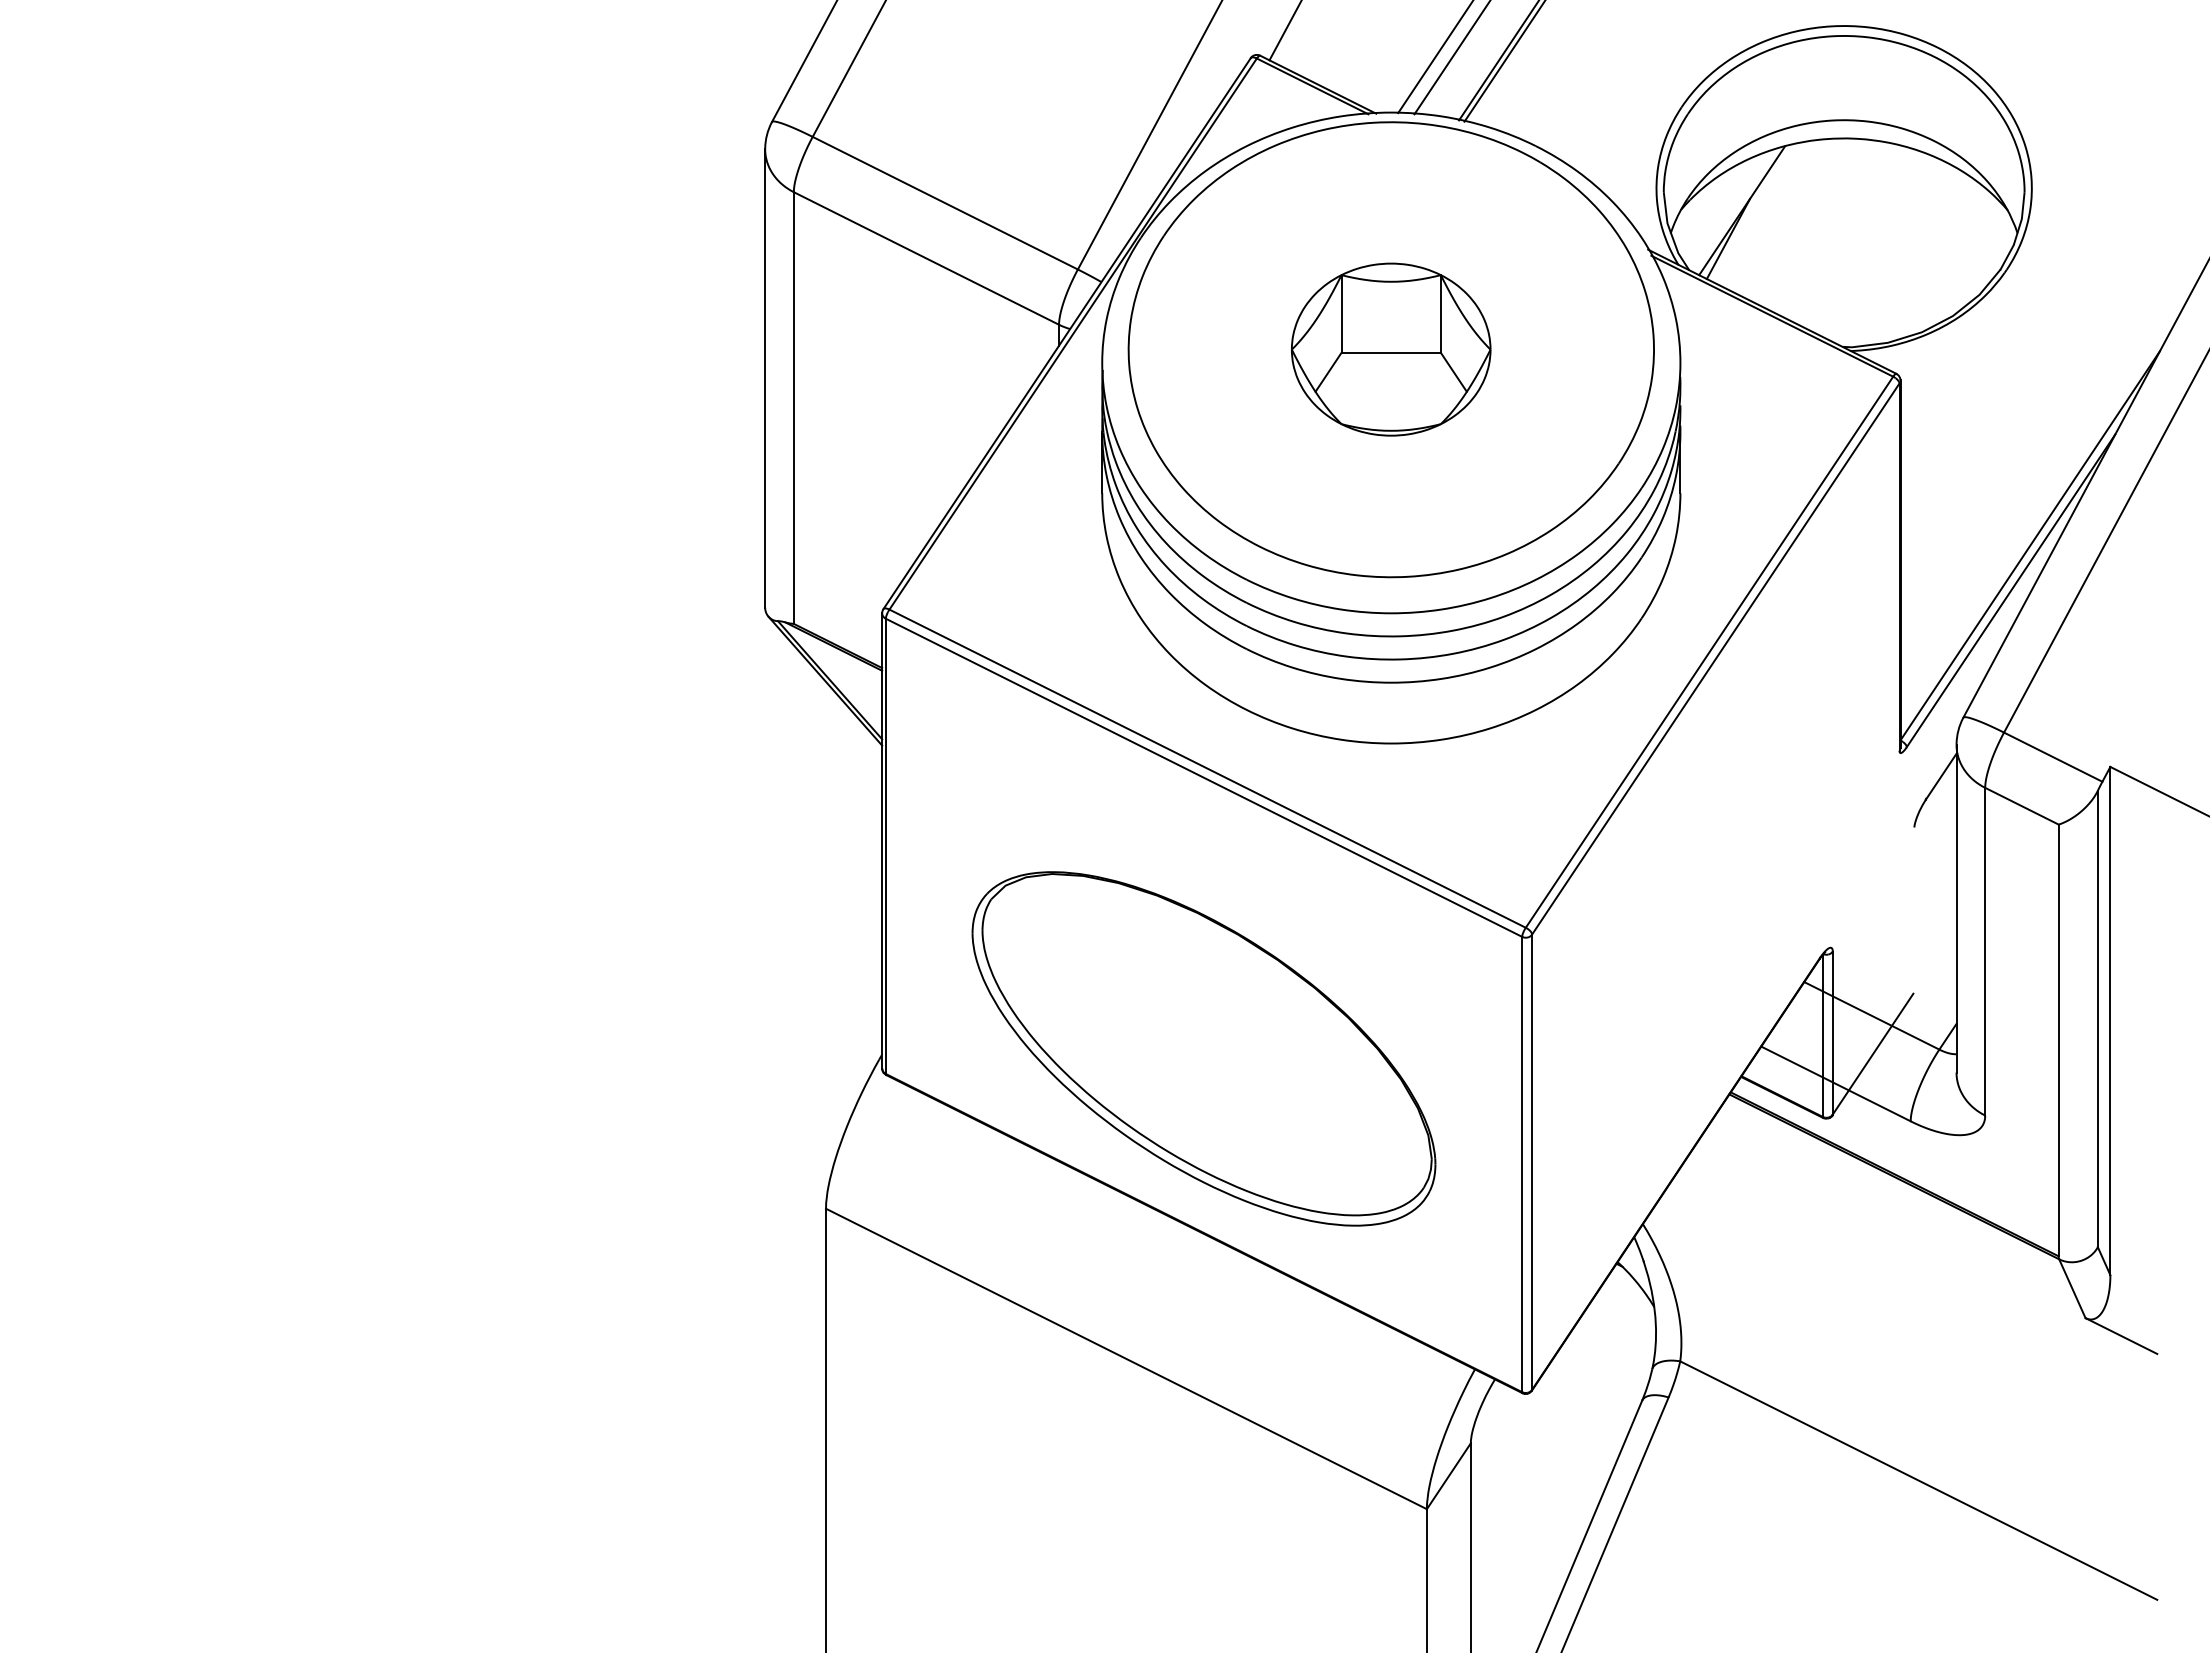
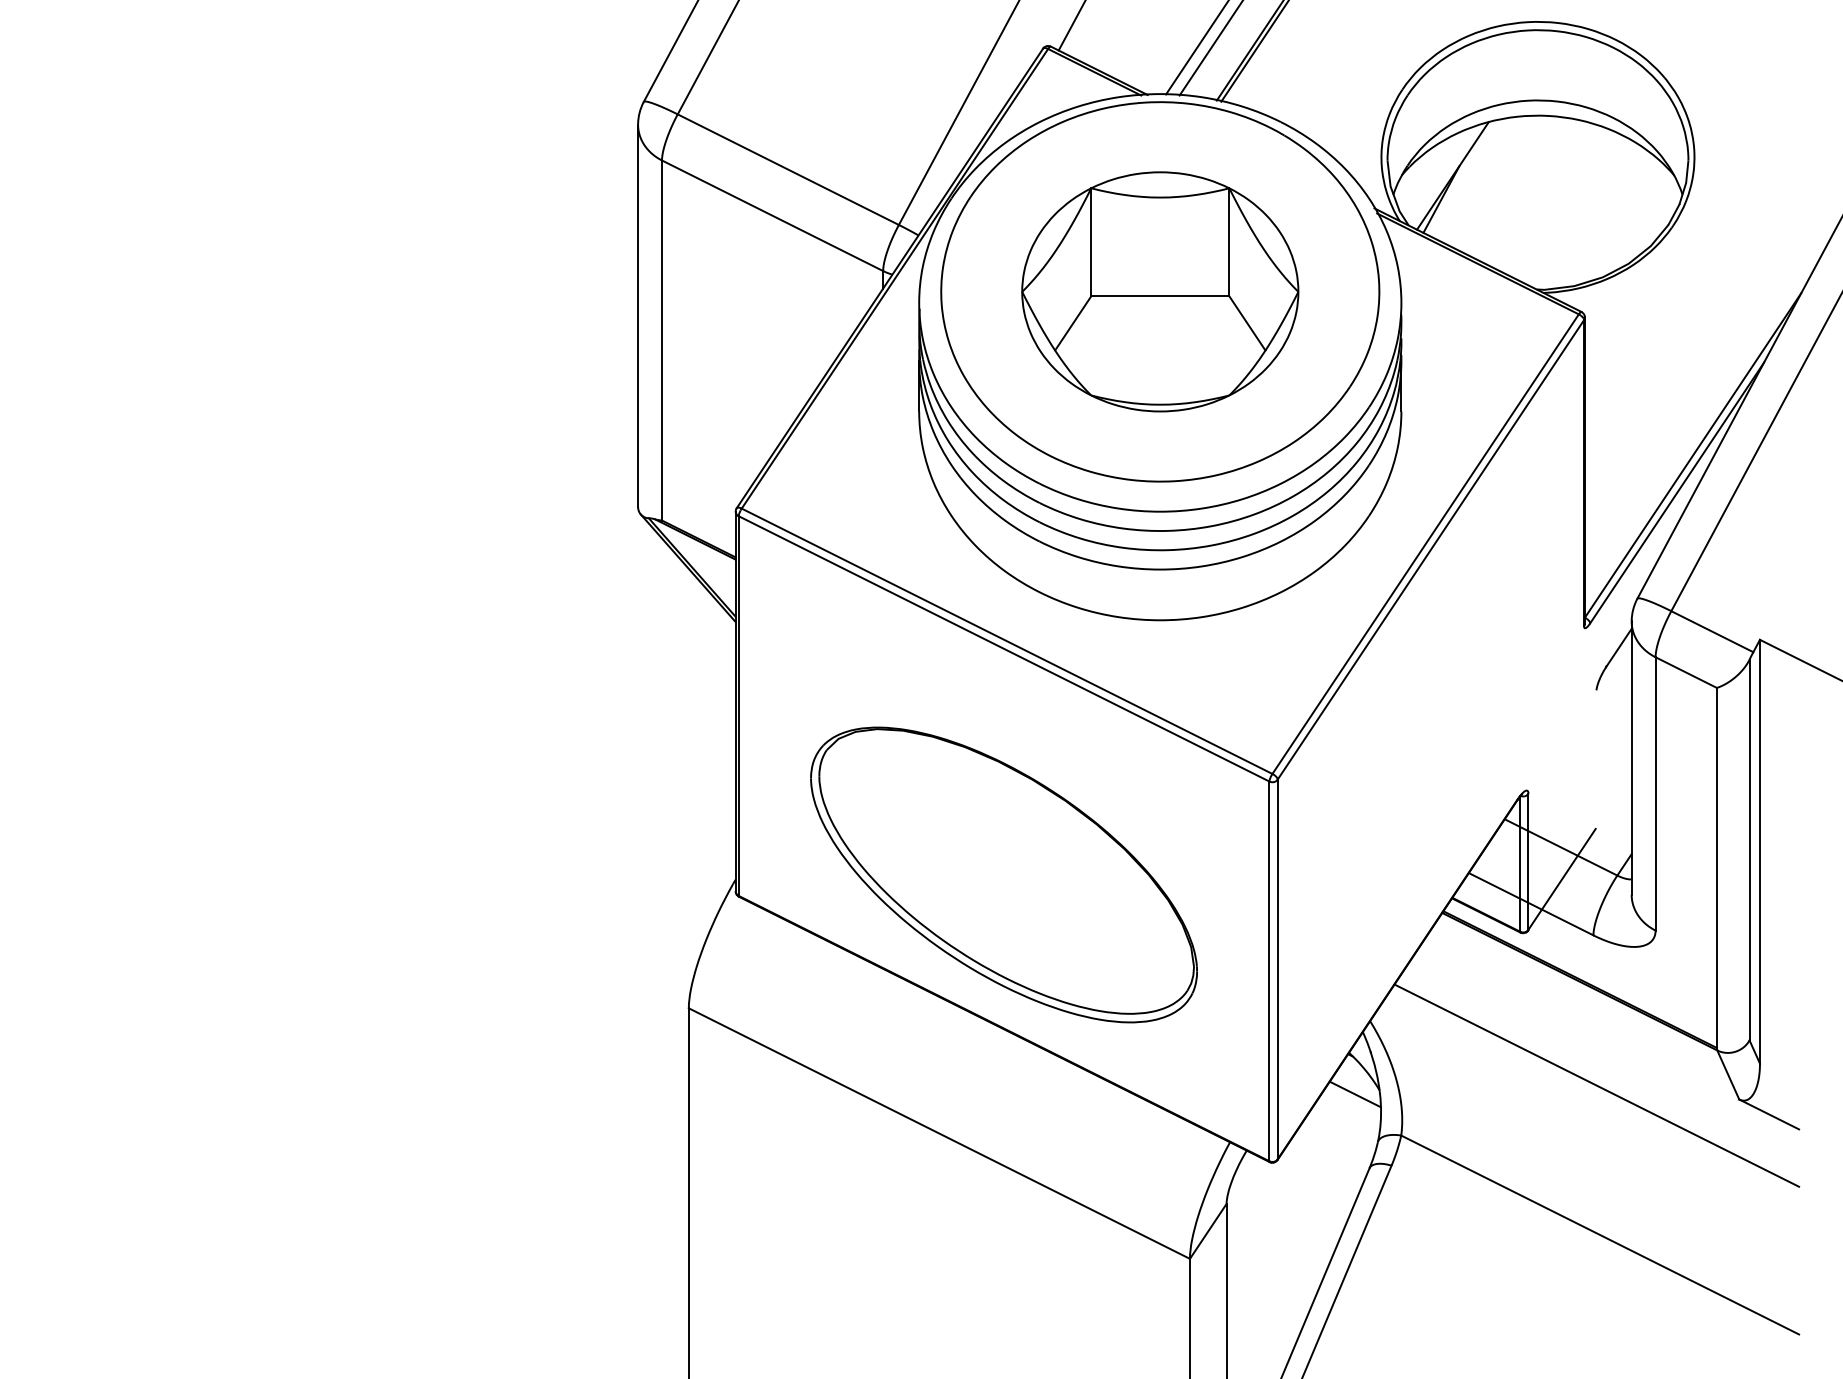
part: (1390, 349) -> (1159, 291), size x1.67
line: (1914, 1301) -> (1596, 1085), added
line: (1624, 1311) -> (1354, 1093), added

